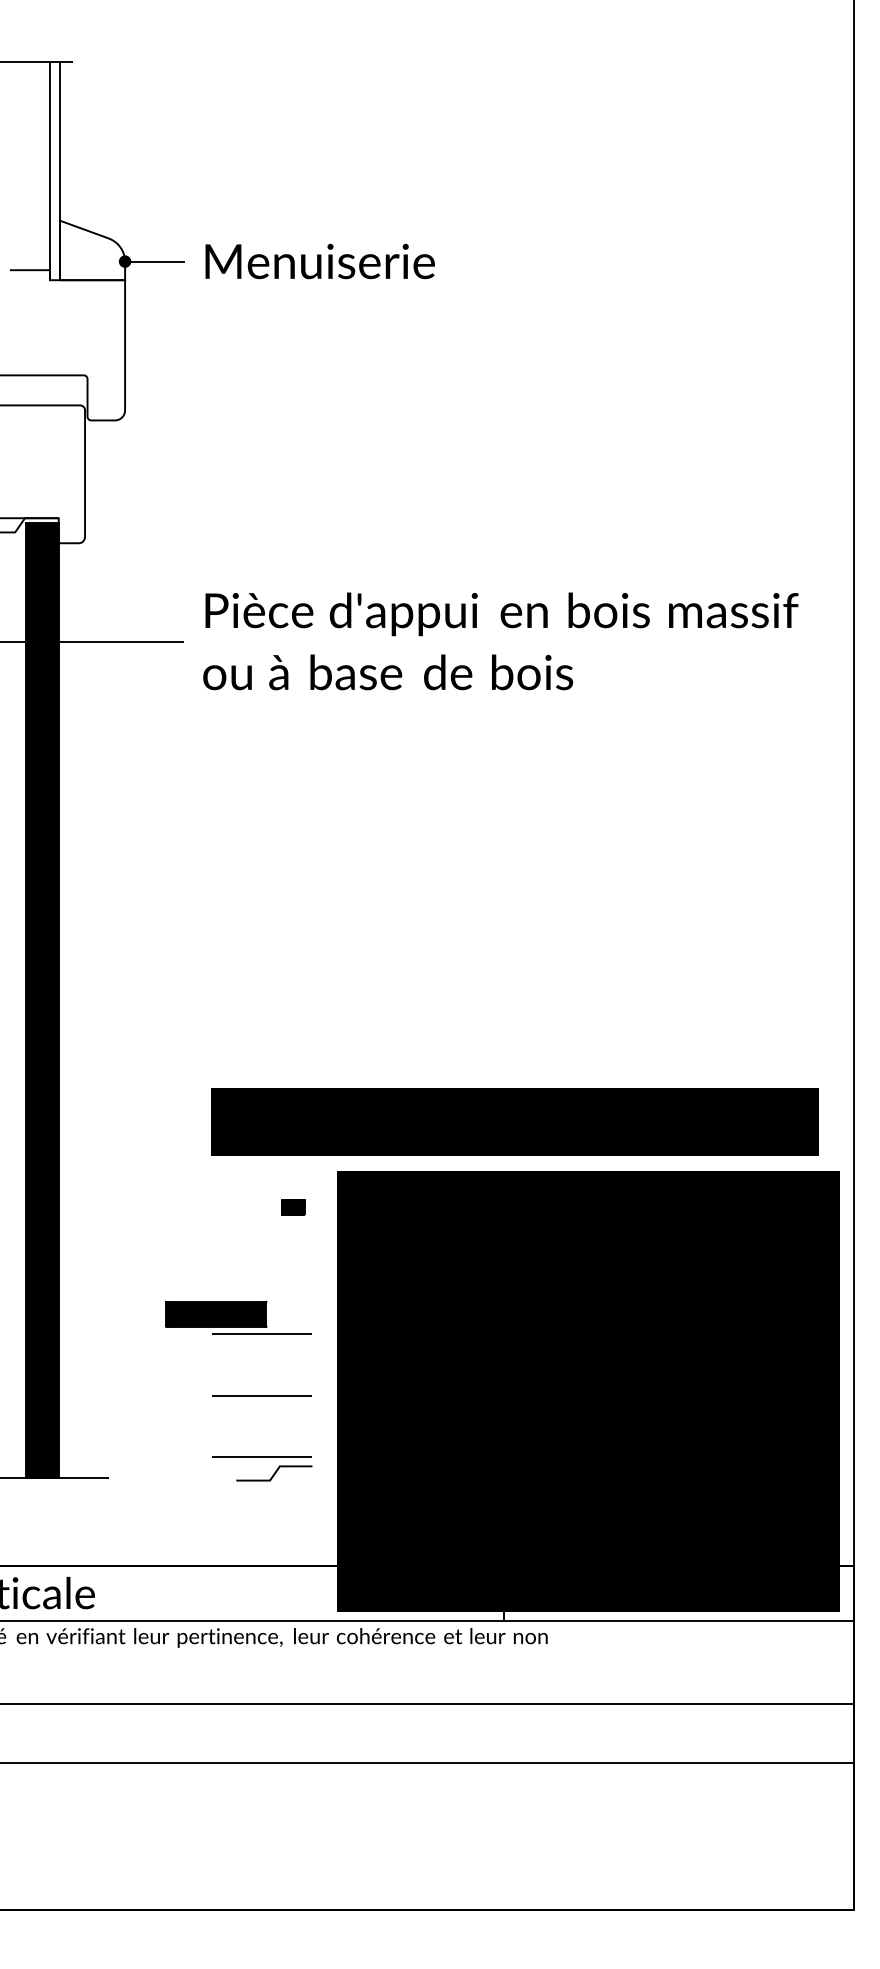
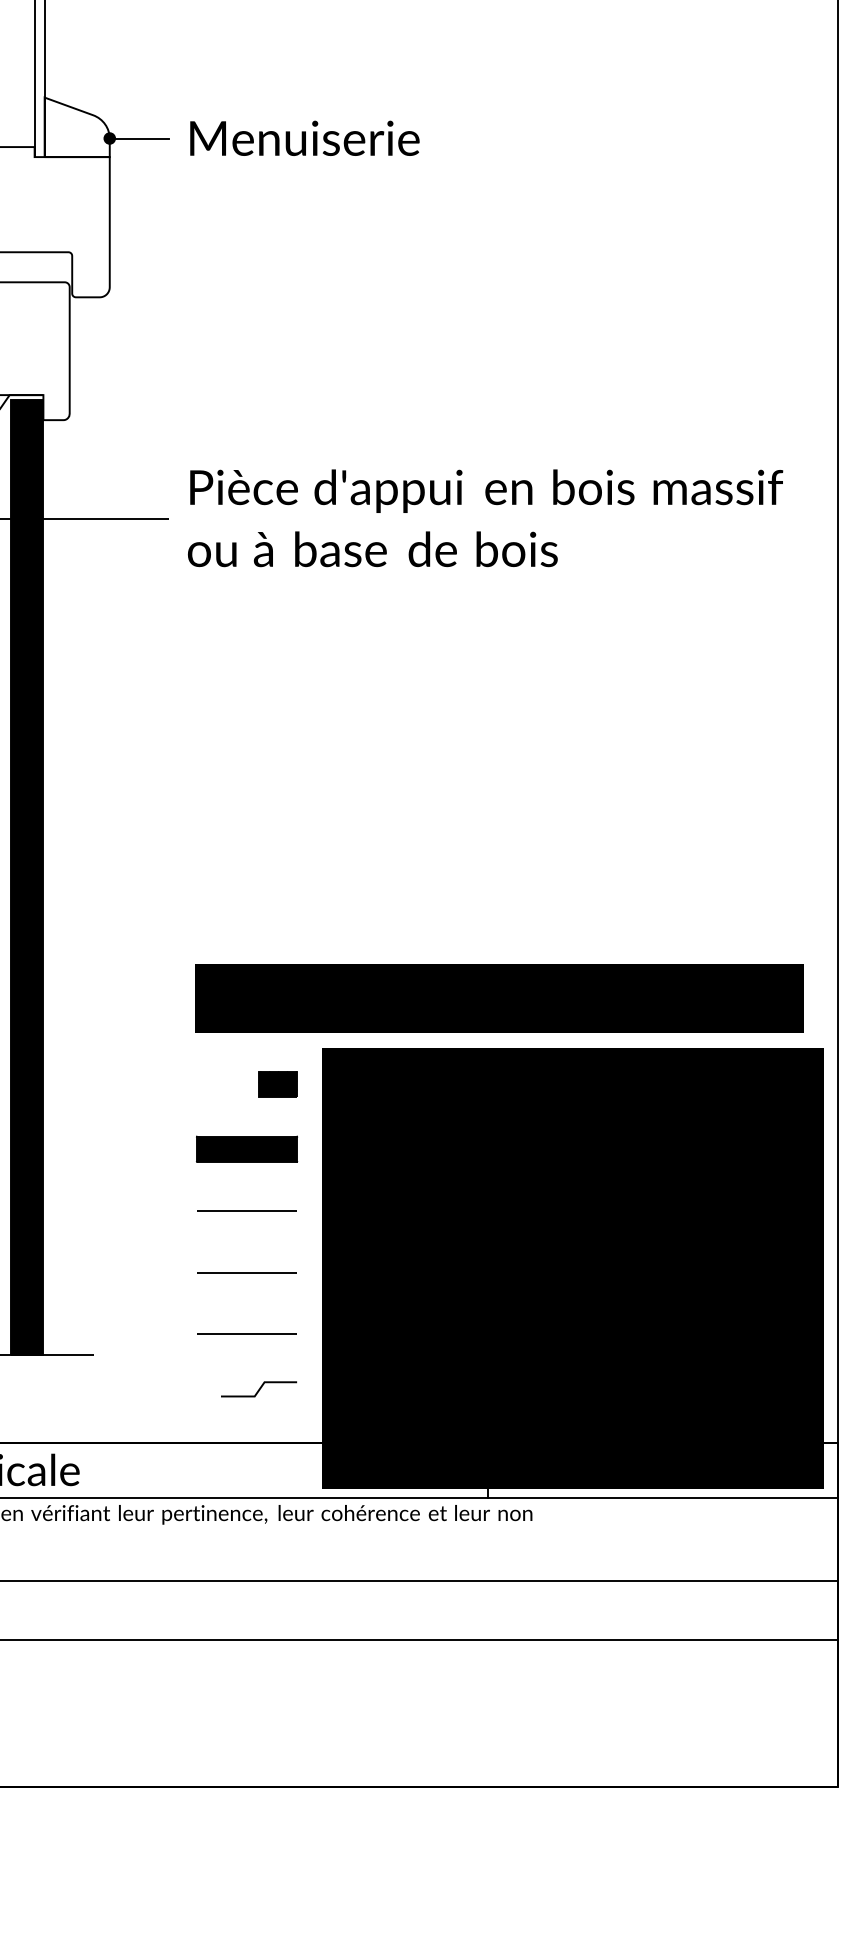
part: (292, 1207) -> (277, 1084), size x1.67
part: (216, 1313) -> (247, 1148), moved
line: (274, 1473) -> (259, 1389), moved

